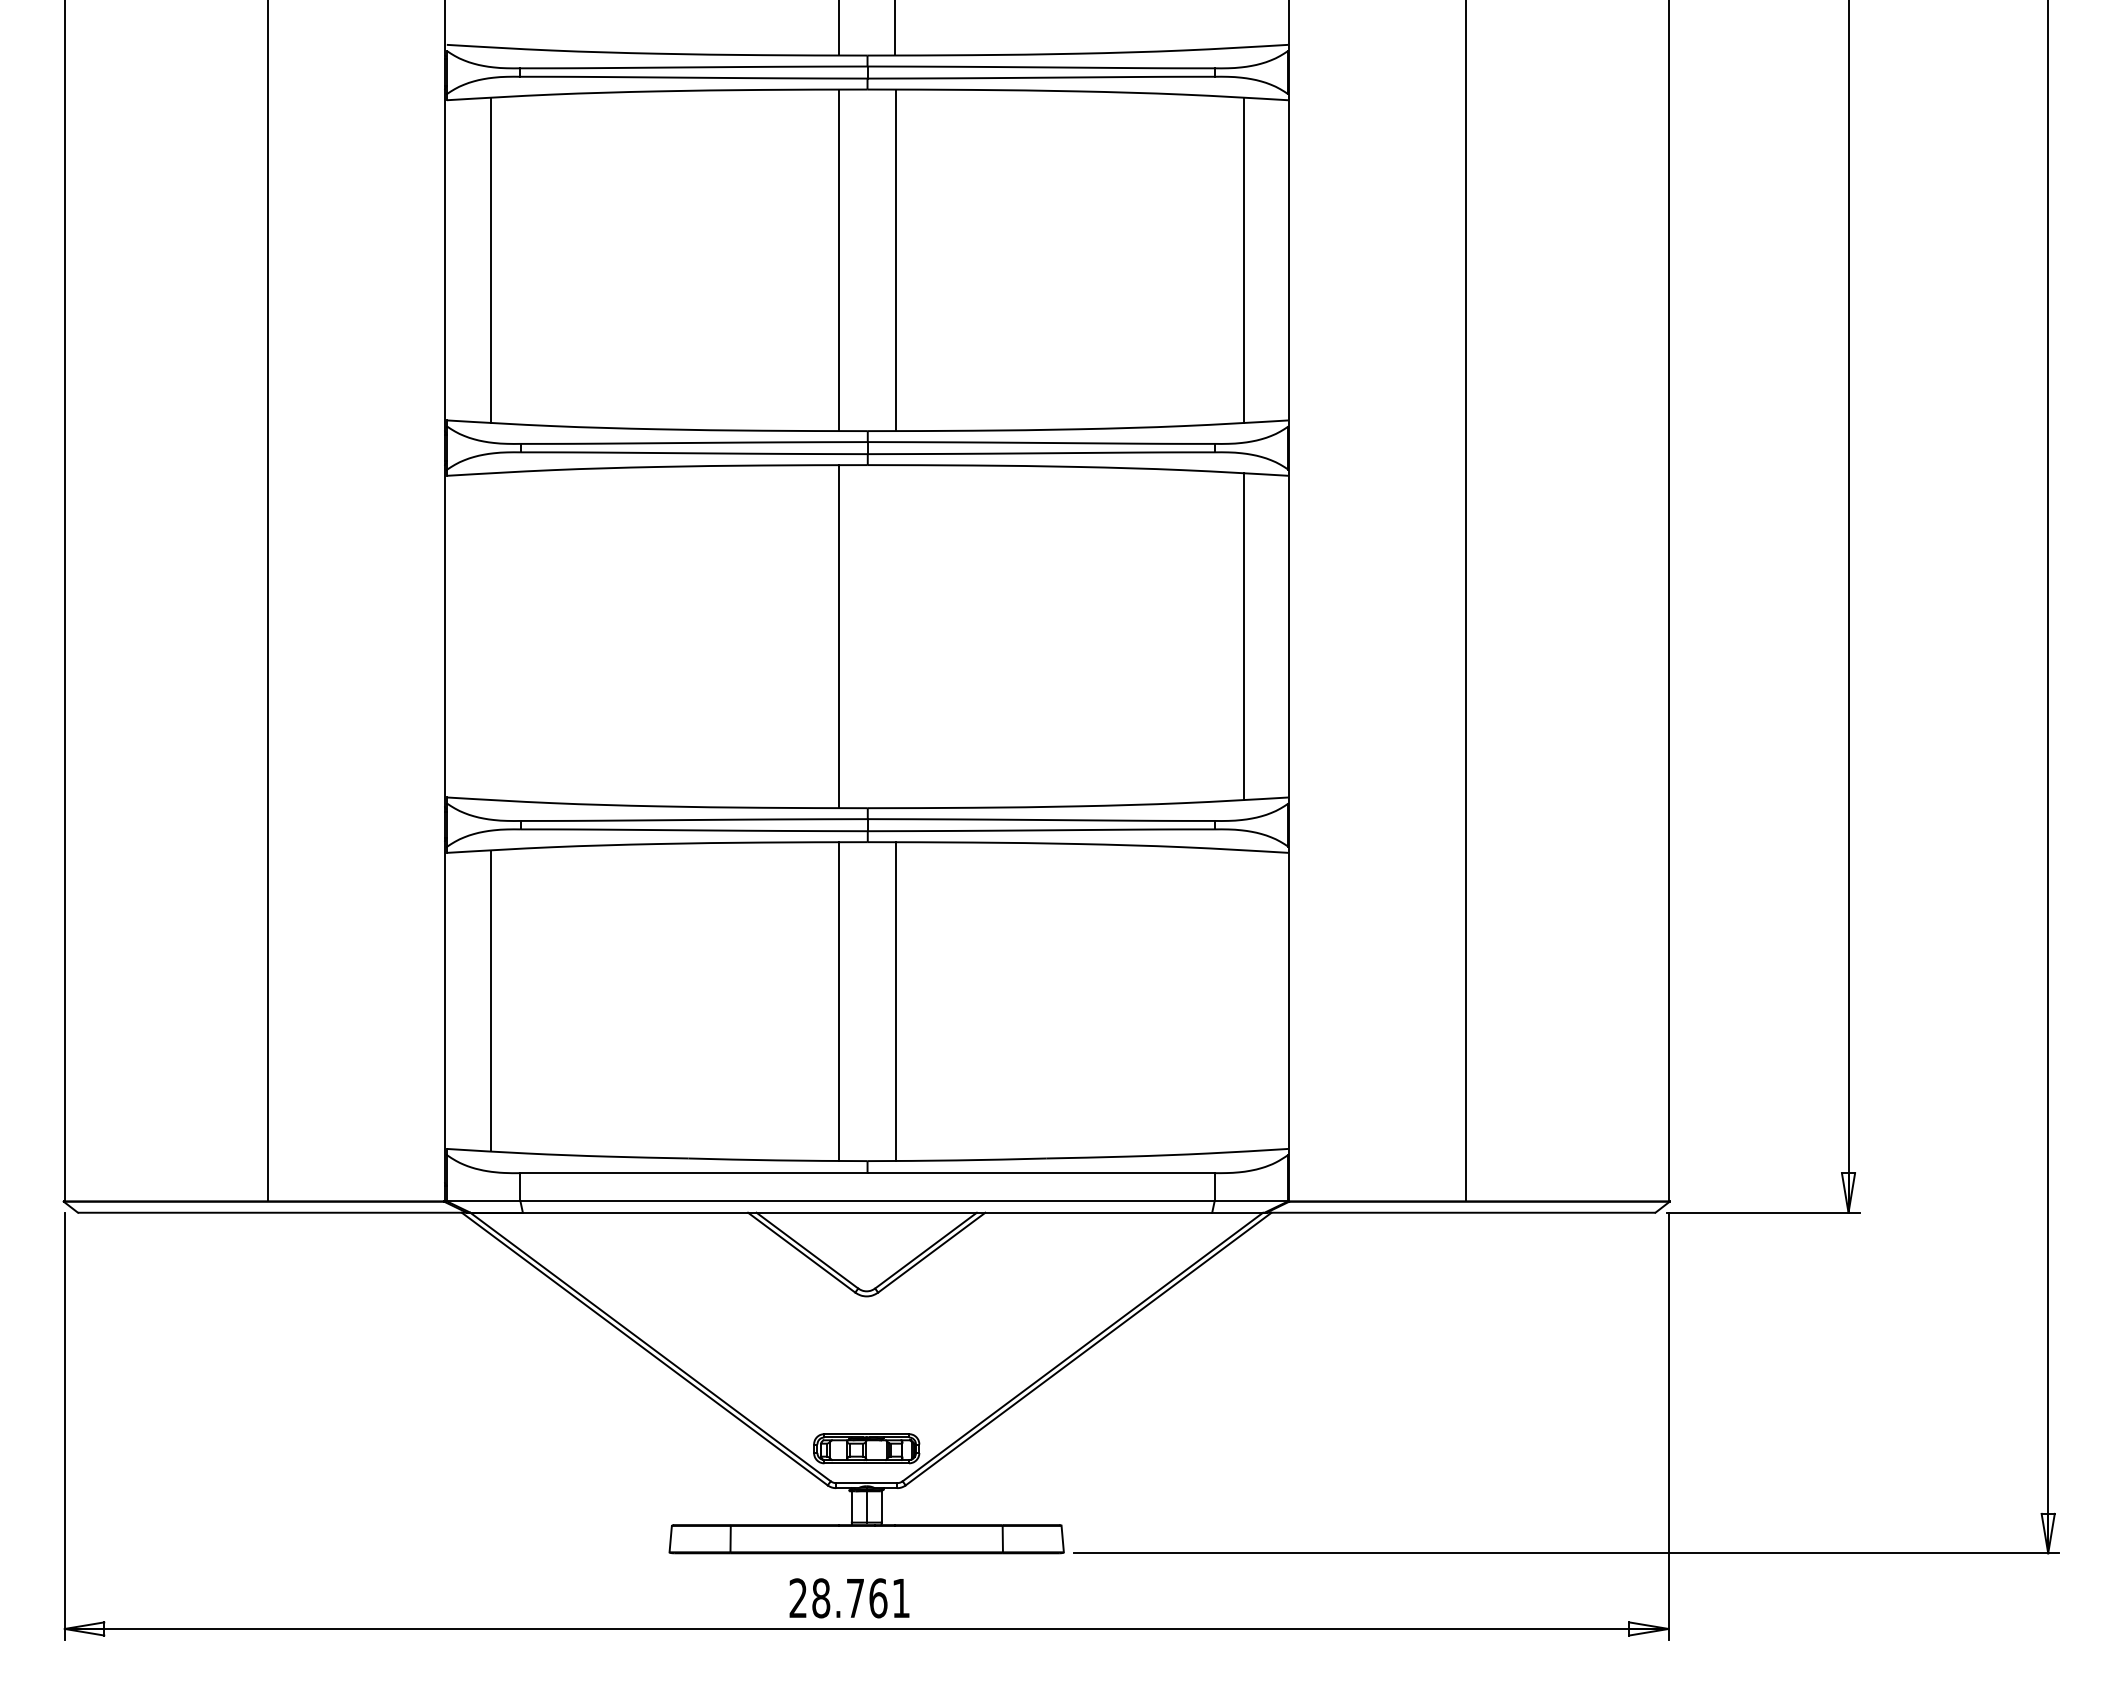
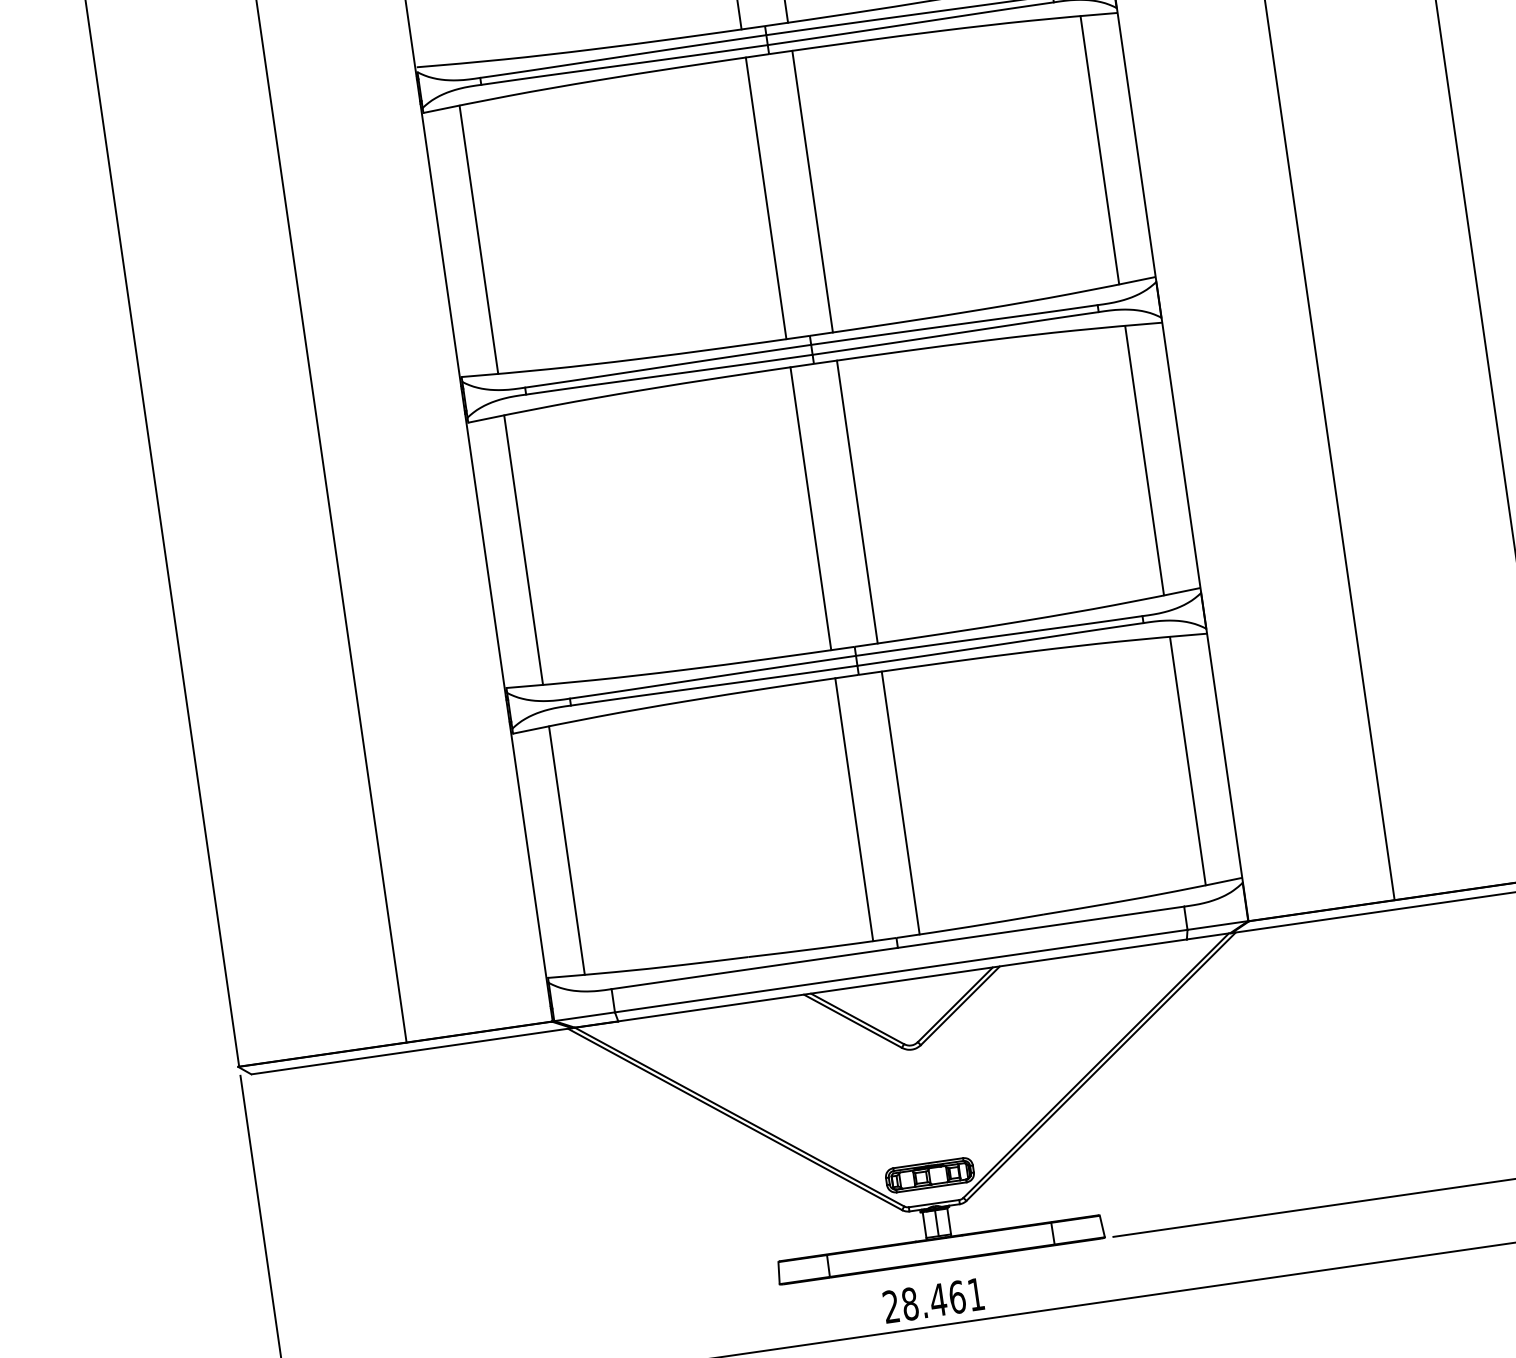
line: (491, 636) -> (523, 549), added
line: (895, 636) -> (857, 501), added
line: (1243, 1000) -> (1187, 760), added
text: (855, 1598) -> (938, 1300), 28.761 -> 28.461

